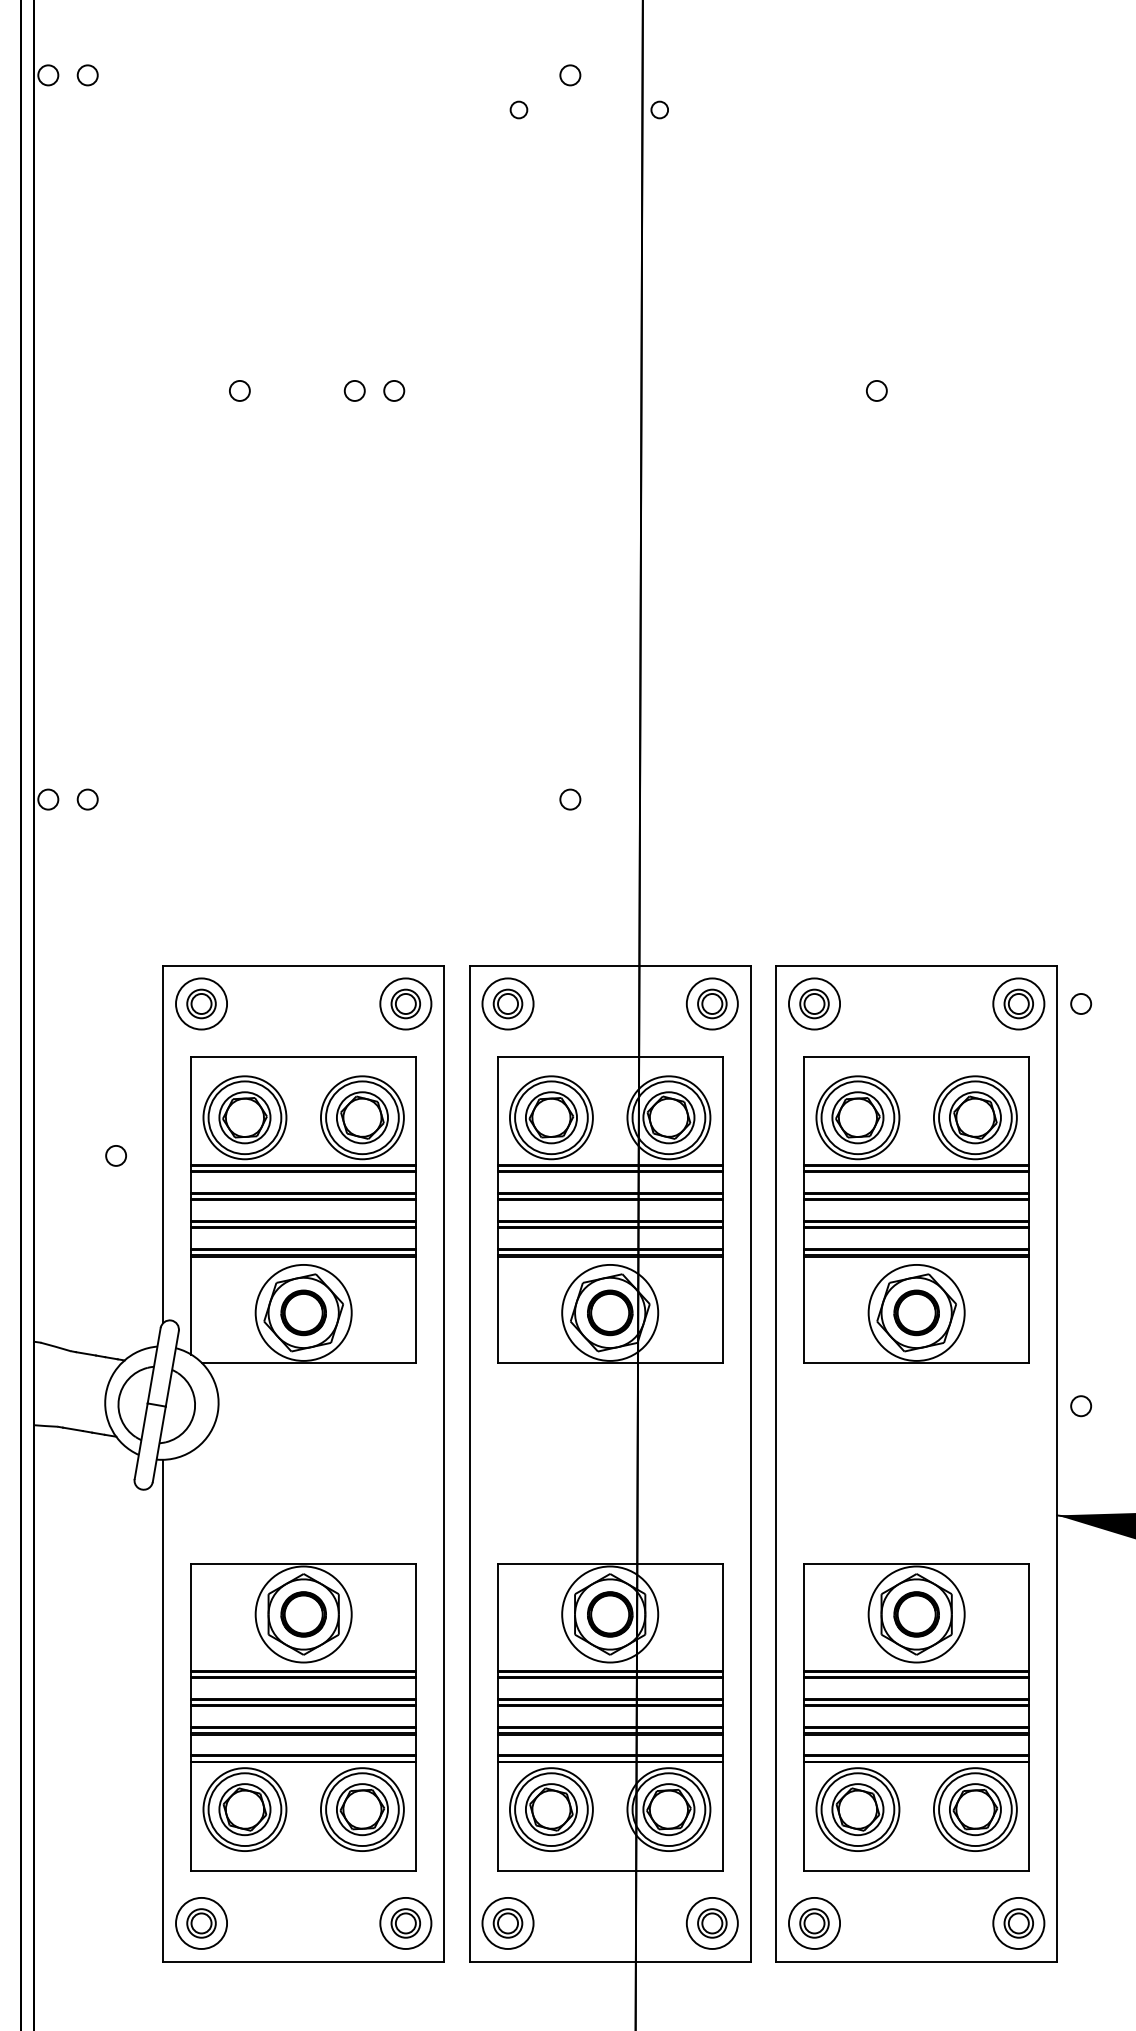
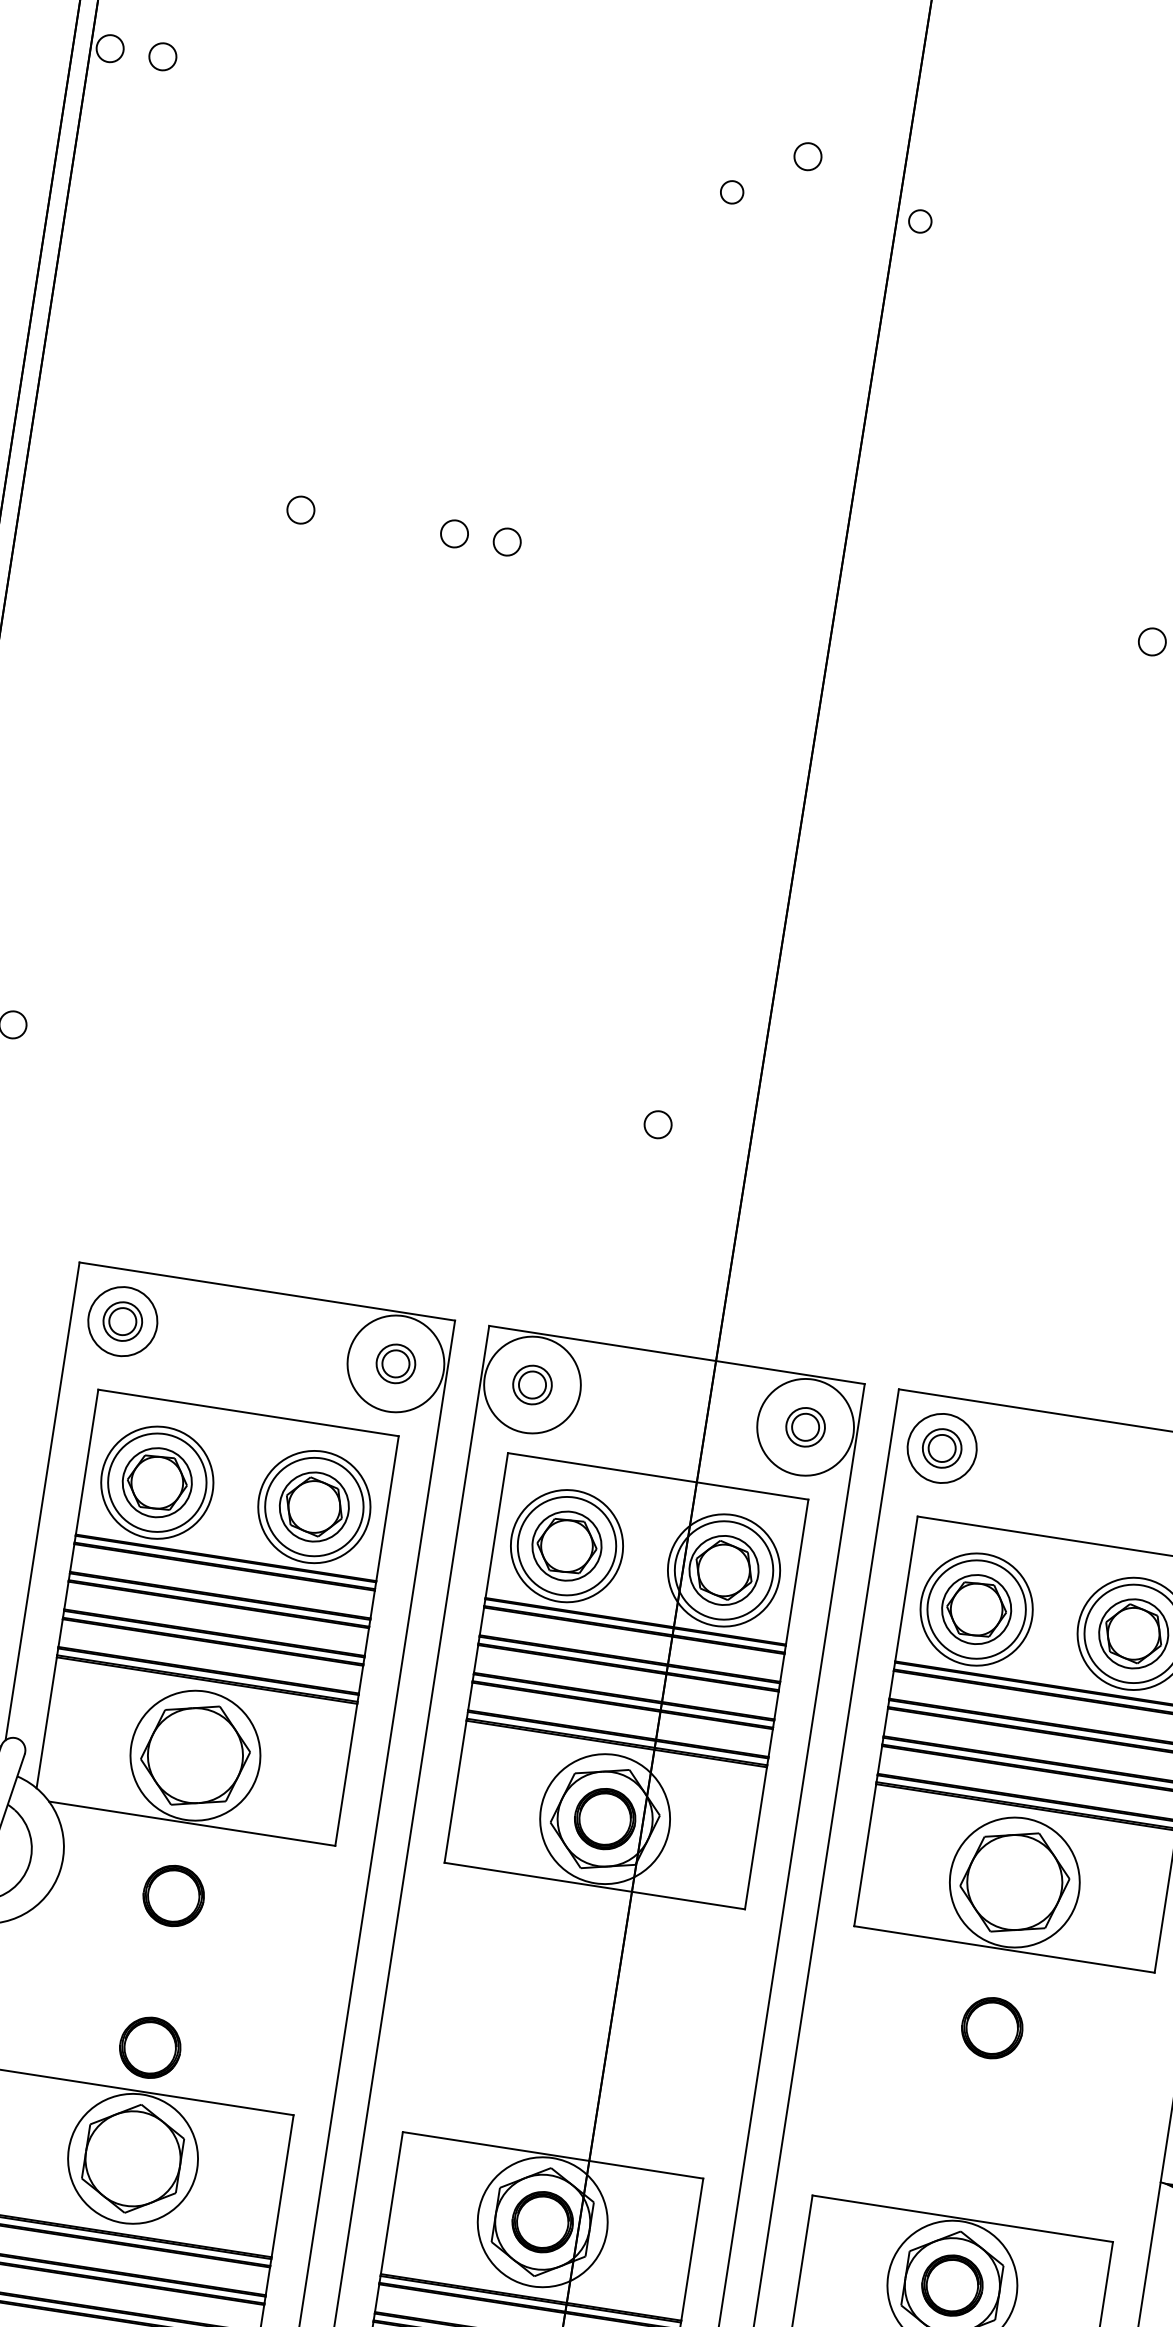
circle: (405, 1003) -> (395, 1363), size x1.4
circle: (507, 1003) -> (531, 1384), size x1.4
circle: (711, 1003) -> (804, 1426), size x1.4
part: (303, 1312) -> (173, 1895), moved
part: (916, 1312) -> (992, 2027), moved
part: (303, 1614) -> (149, 2047), moved

